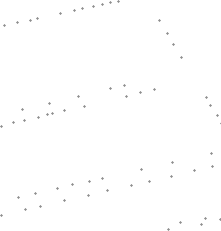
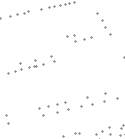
part: (133, 91) -> (79, 38), moved
part: (30, 201) -> (24, 115), removed

